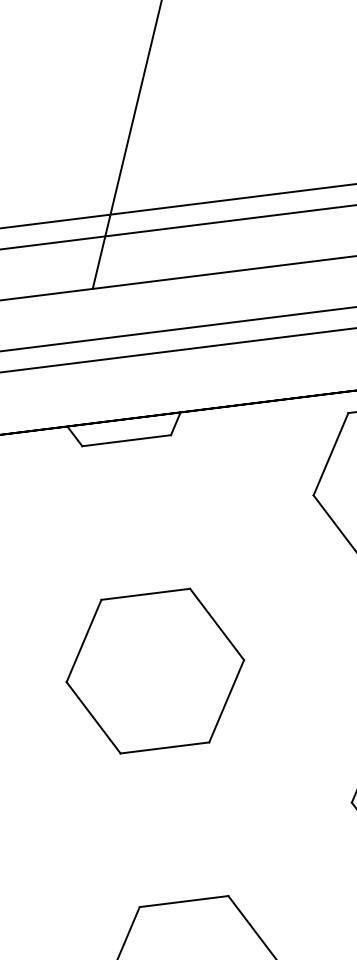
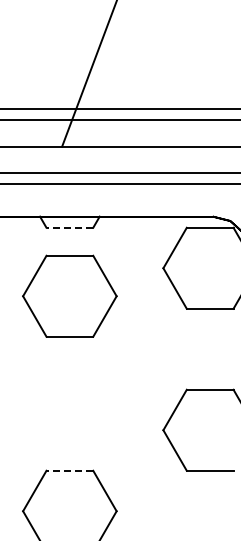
line: (125, 440) -> (69, 227), solid -> dashed
part: (154, 669) -> (69, 295), moved
line: (183, 901) -> (69, 470), solid -> dashed

